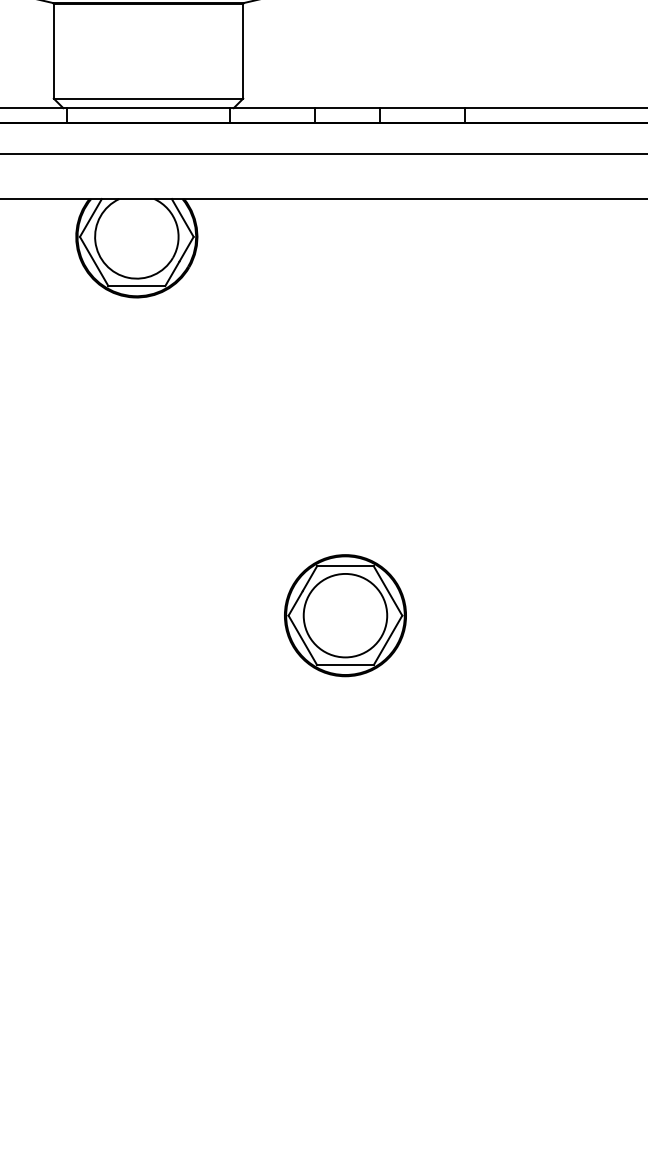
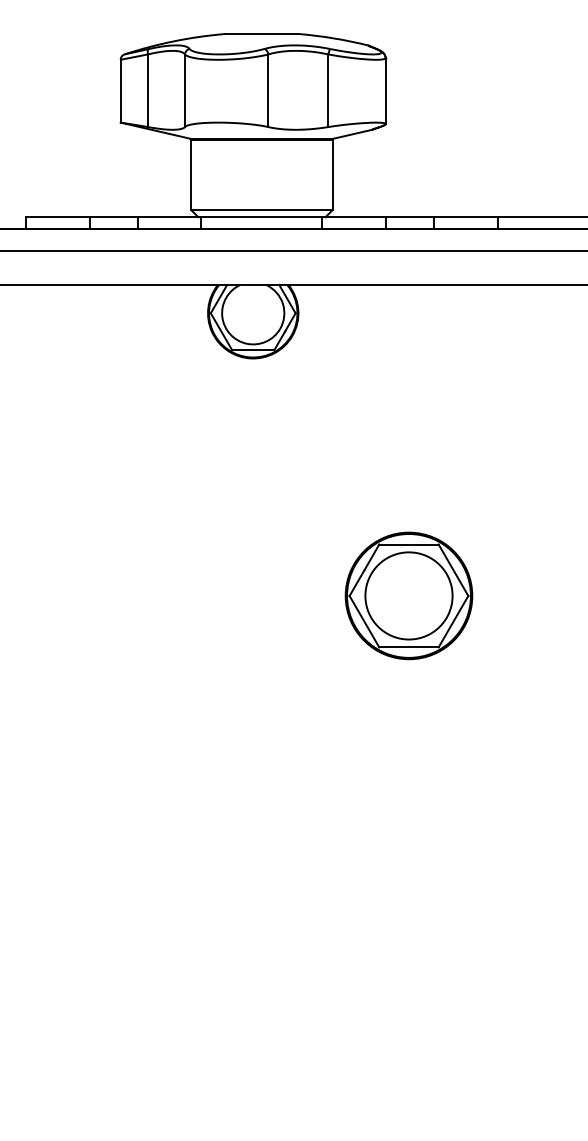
part: (344, 615) -> (408, 595), size x1.4

